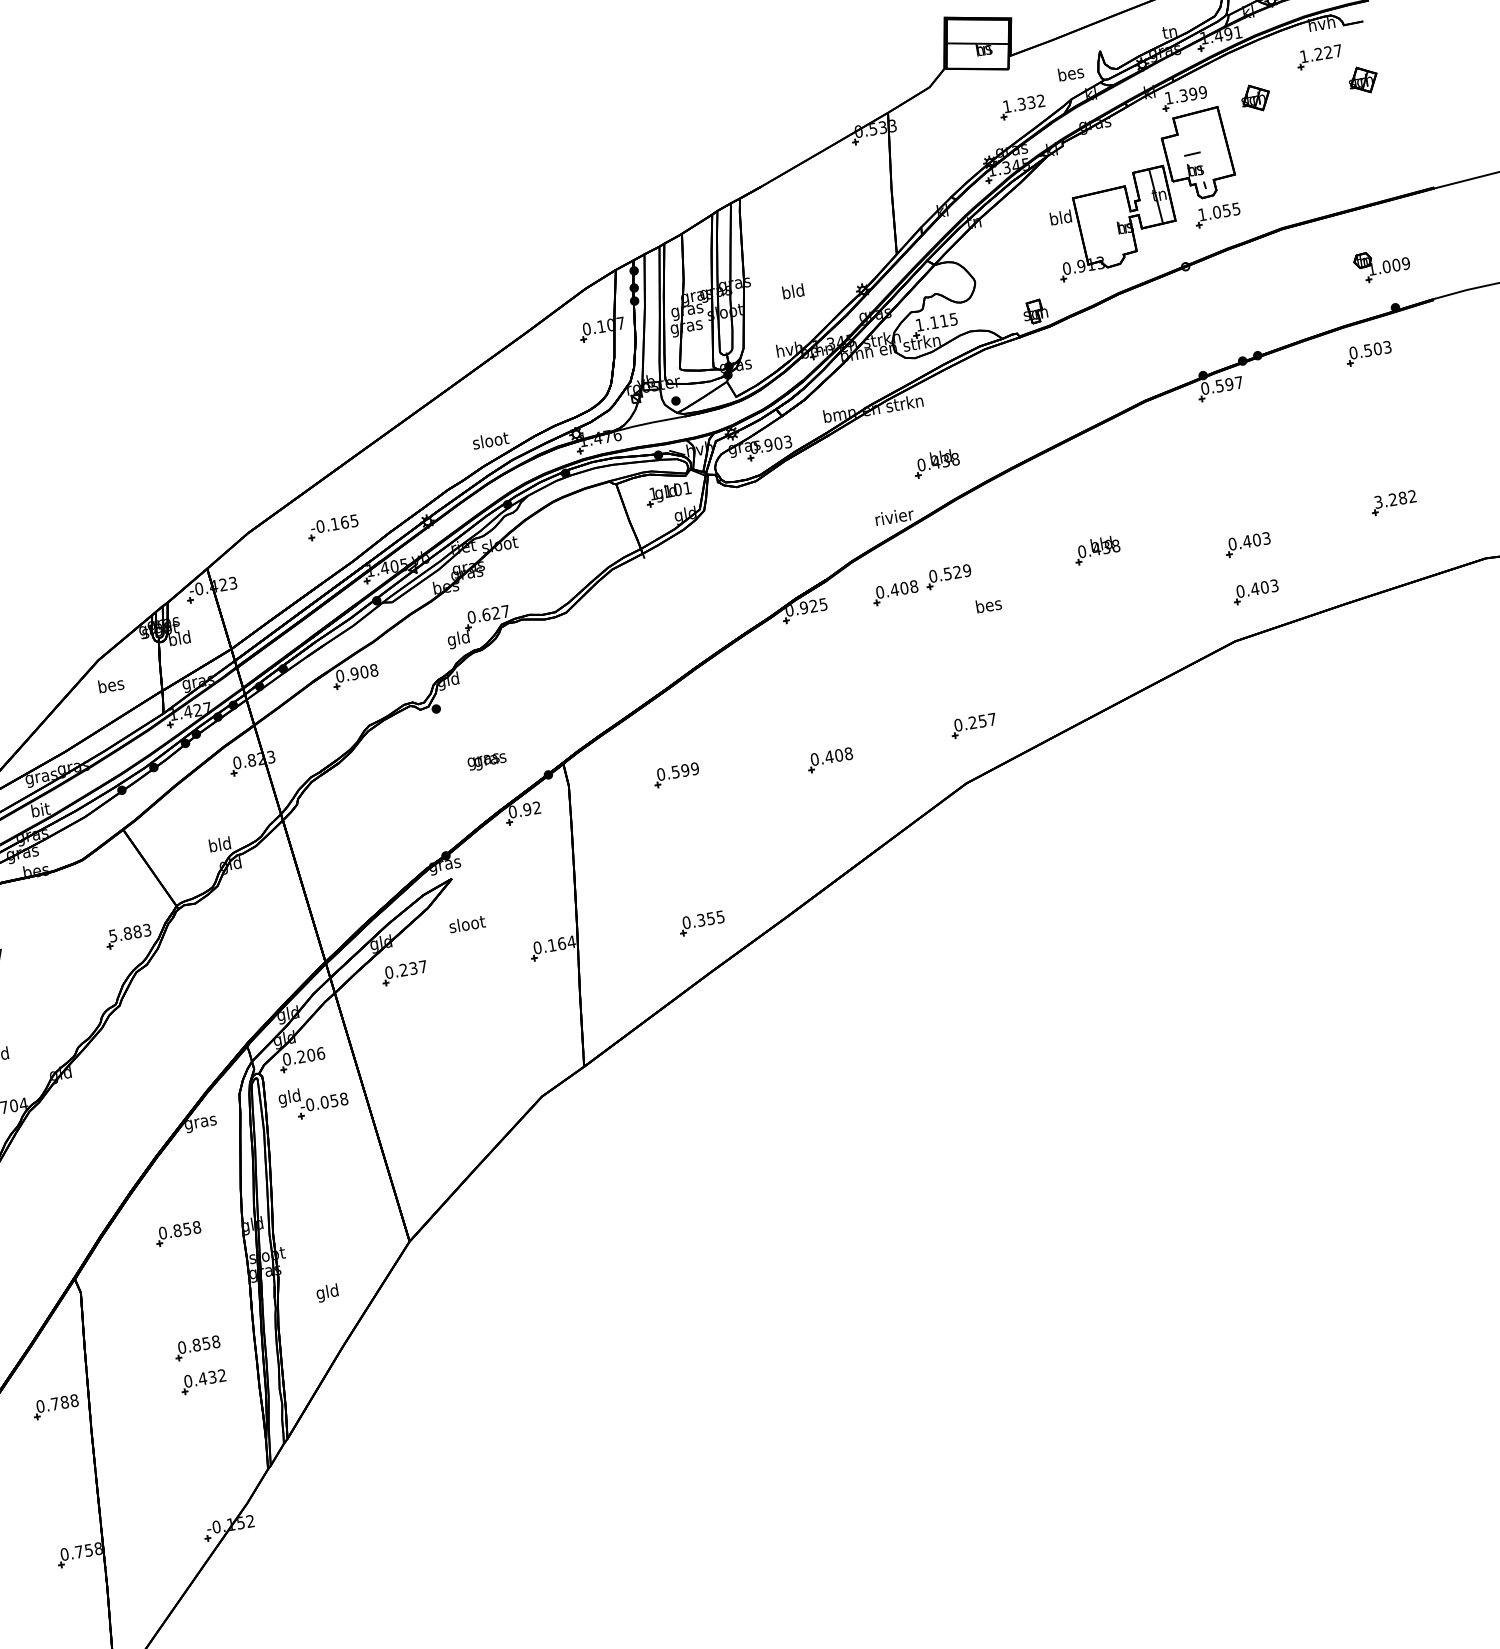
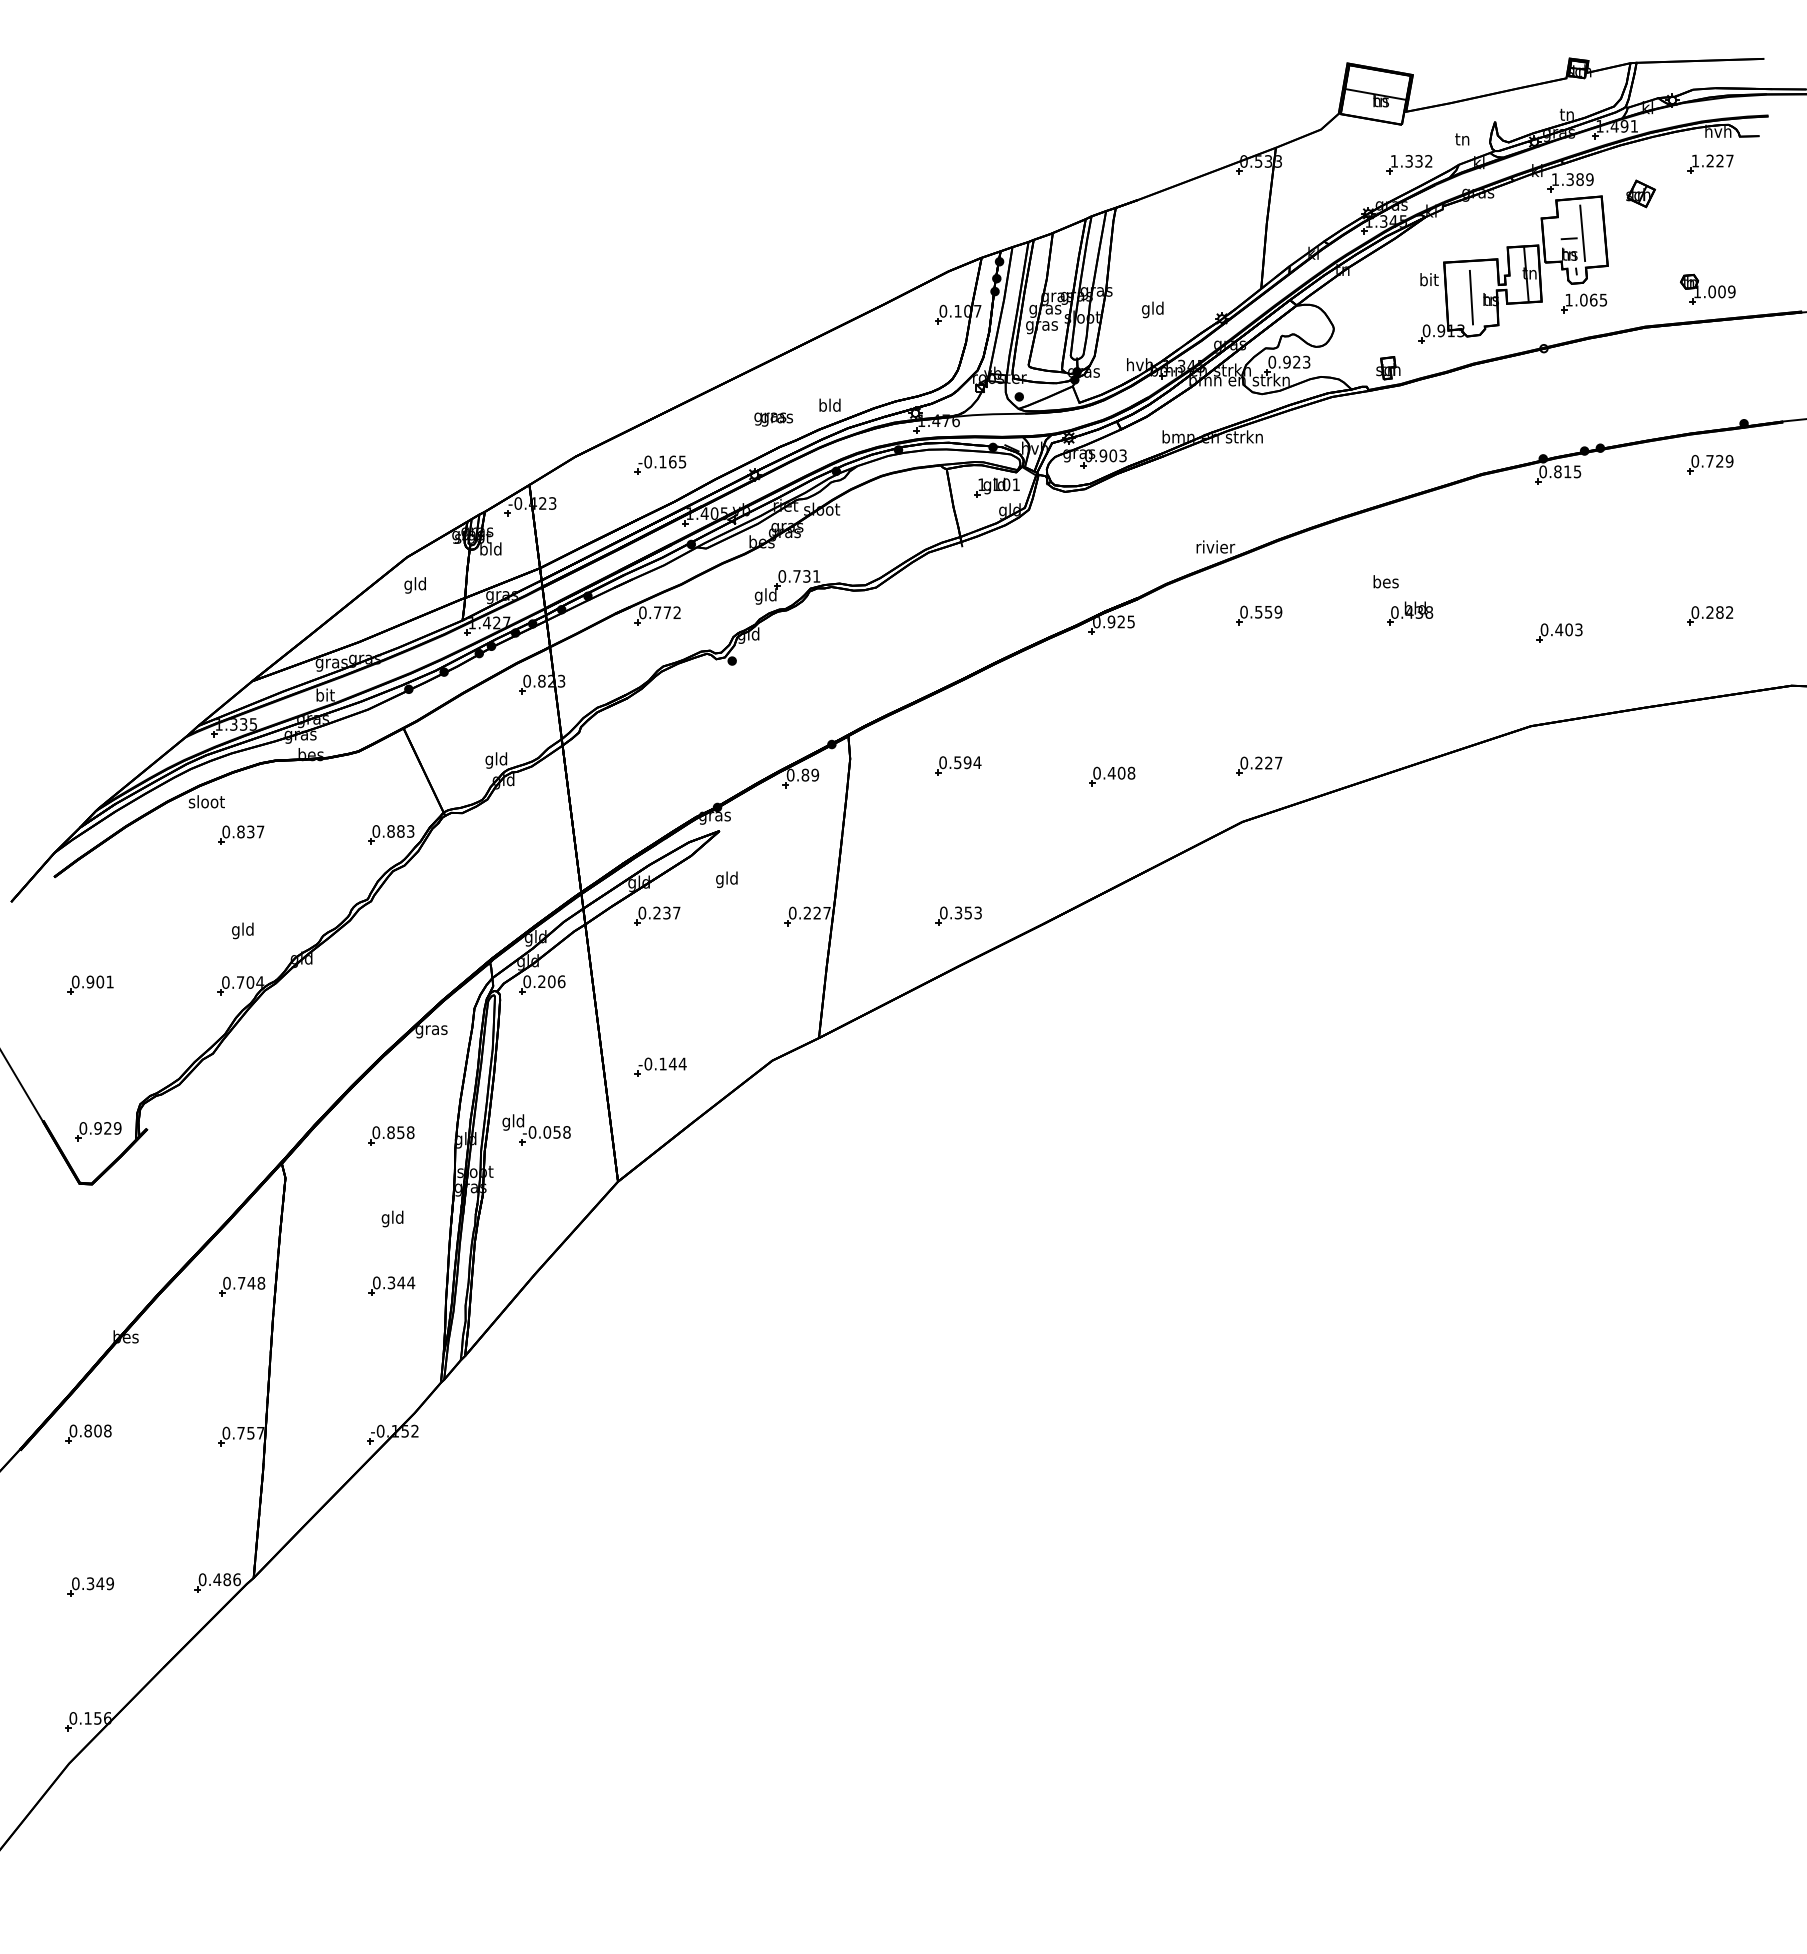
text: (1070, 72) -> (1462, 138), bes -> tn
part: (1362, 79) -> (1749, 193), removed
text: (1192, 93) -> (1579, 179), 1.399 -> 1.389
line: (1204, 146) -> (1582, 233), added
text: (1226, 210) -> (1593, 299), 1.055 -> 1.065
text: (1060, 217) -> (1428, 279), bld -> bit
line: (1105, 228) -> (1471, 297), added
part: (1381, 265) -> (1707, 289), moved
text: (786, 293) -> (1145, 309), bld -> gld
text: (936, 321) -> (1289, 361), 1.115 -> 0.923
text: (1377, 349) -> (1719, 461), 0.503 -> 0.729
text: (1229, 384) -> (1567, 471), 0.597 -> 0.815
text: (490, 439) -> (830, 404), sloot -> bld
part: (937, 463) -> (1266, 501), removed
text: (1378, 502) -> (1695, 612), 3.282 -> 0.282
text: (957, 571) -> (1268, 611), 0.529 -> 0.559
part: (1255, 591) -> (1559, 680), removed
part: (895, 592) -> (1204, 622), removed
text: (988, 604) -> (1385, 581), moved
text: (495, 613) -> (806, 576), 0.627 -> 0.731
text: (364, 671) -> (667, 612), 0.908 -> 0.772
text: (111, 686) -> (415, 585), bes -> gld
text: (982, 720) -> (1268, 762), 0.257 -> 0.227
text: (487, 761) -> (773, 419), moved
text: (695, 768) -> (977, 762), 0.599 -> 0.594
text: (532, 808) -> (810, 774), 0.92 -> 0.89
text: (213, 847) -> (489, 760), bld -> gld
text: (719, 916) -> (977, 912), 0.355 -> 0.353
text: (467, 925) -> (727, 879), sloot -> gld
text: (113, 935) -> (376, 831), 5.883 -> 0.883
text: (561, 943) -> (817, 912), 0.164 -> 0.227
part: (313, 1101) -> (536, 1129), moved
part: (432, 1120) -> (660, 1066), added
text: (327, 1292) -> (392, 1218), moved
part: (197, 1347) -> (391, 1251), removed
text: (212, 1376) -> (401, 1282), 0.432 -> 0.344
text: (64, 1401) -> (251, 1282), 0.788 -> 0.748
text: (98, 1548) -> (260, 1432), 0.758 -> 0.757

